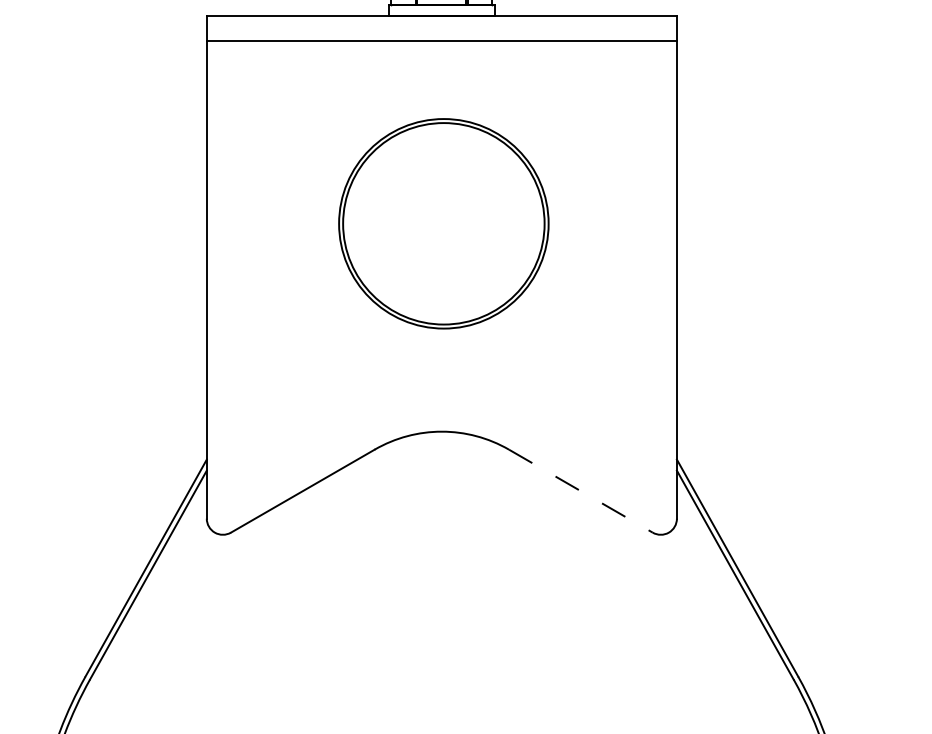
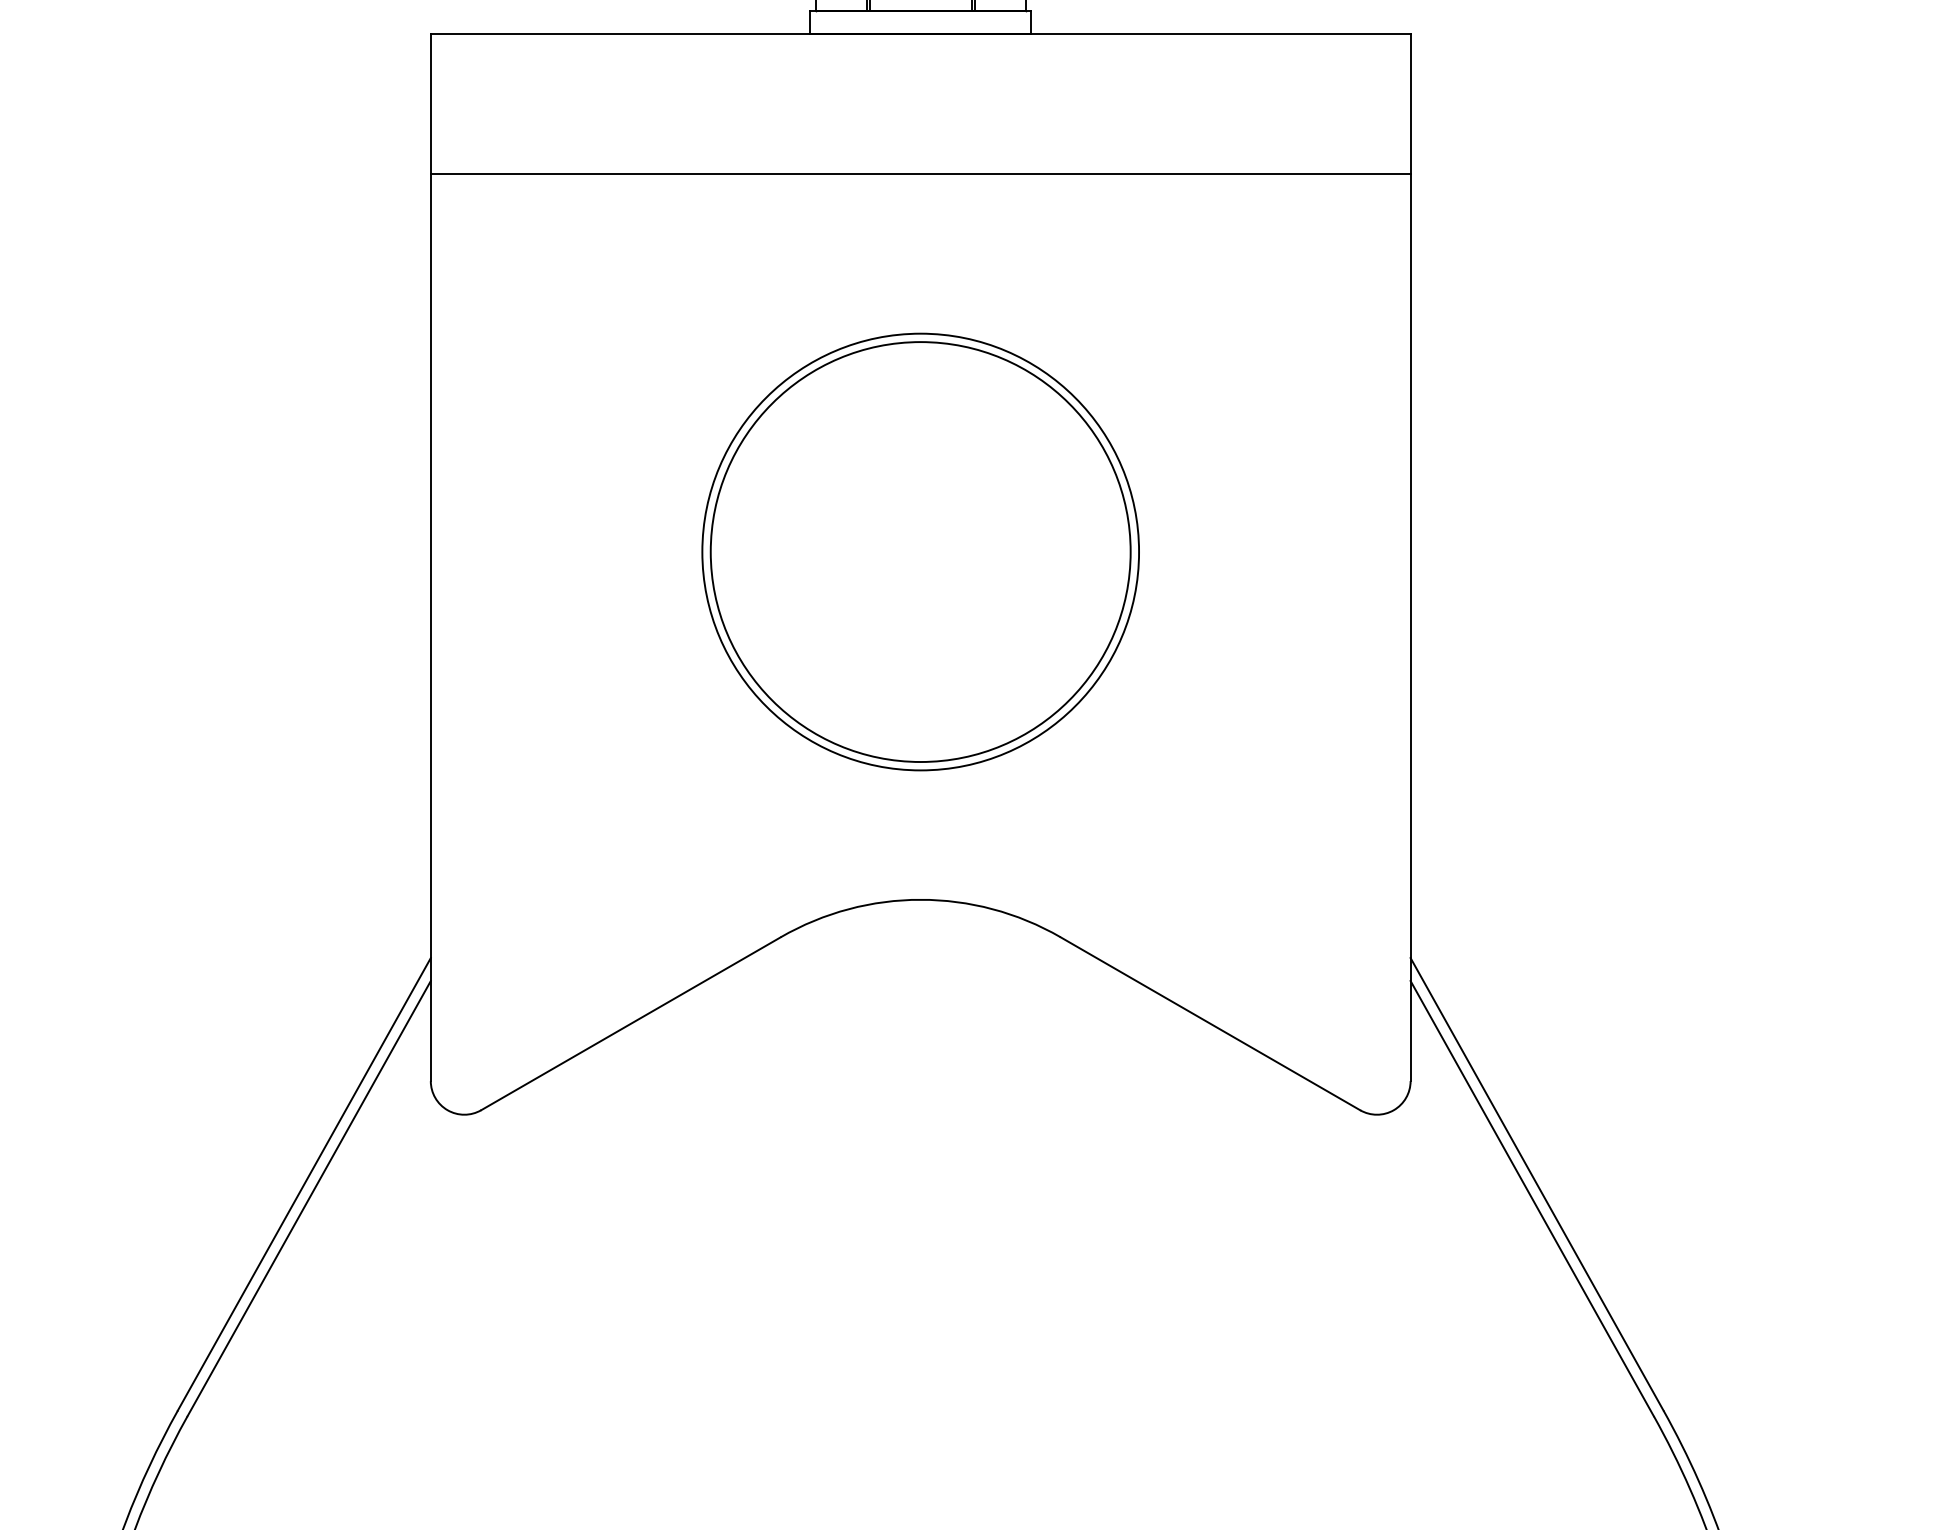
line: (441, 41) -> (919, 174), moved
part: (443, 223) -> (919, 551), moved
line: (580, 491) -> (1209, 1024), dashed -> solid

